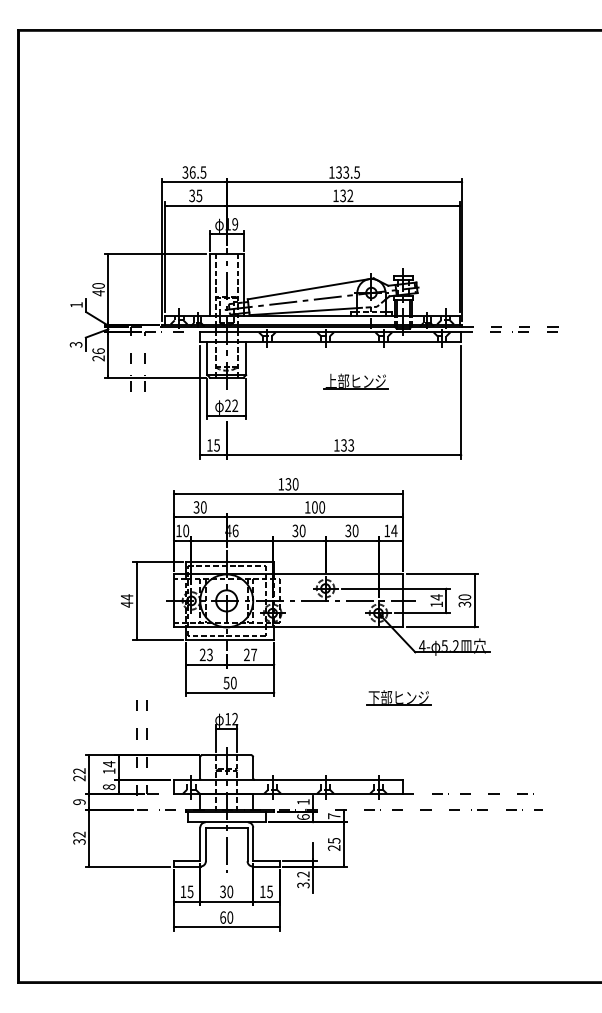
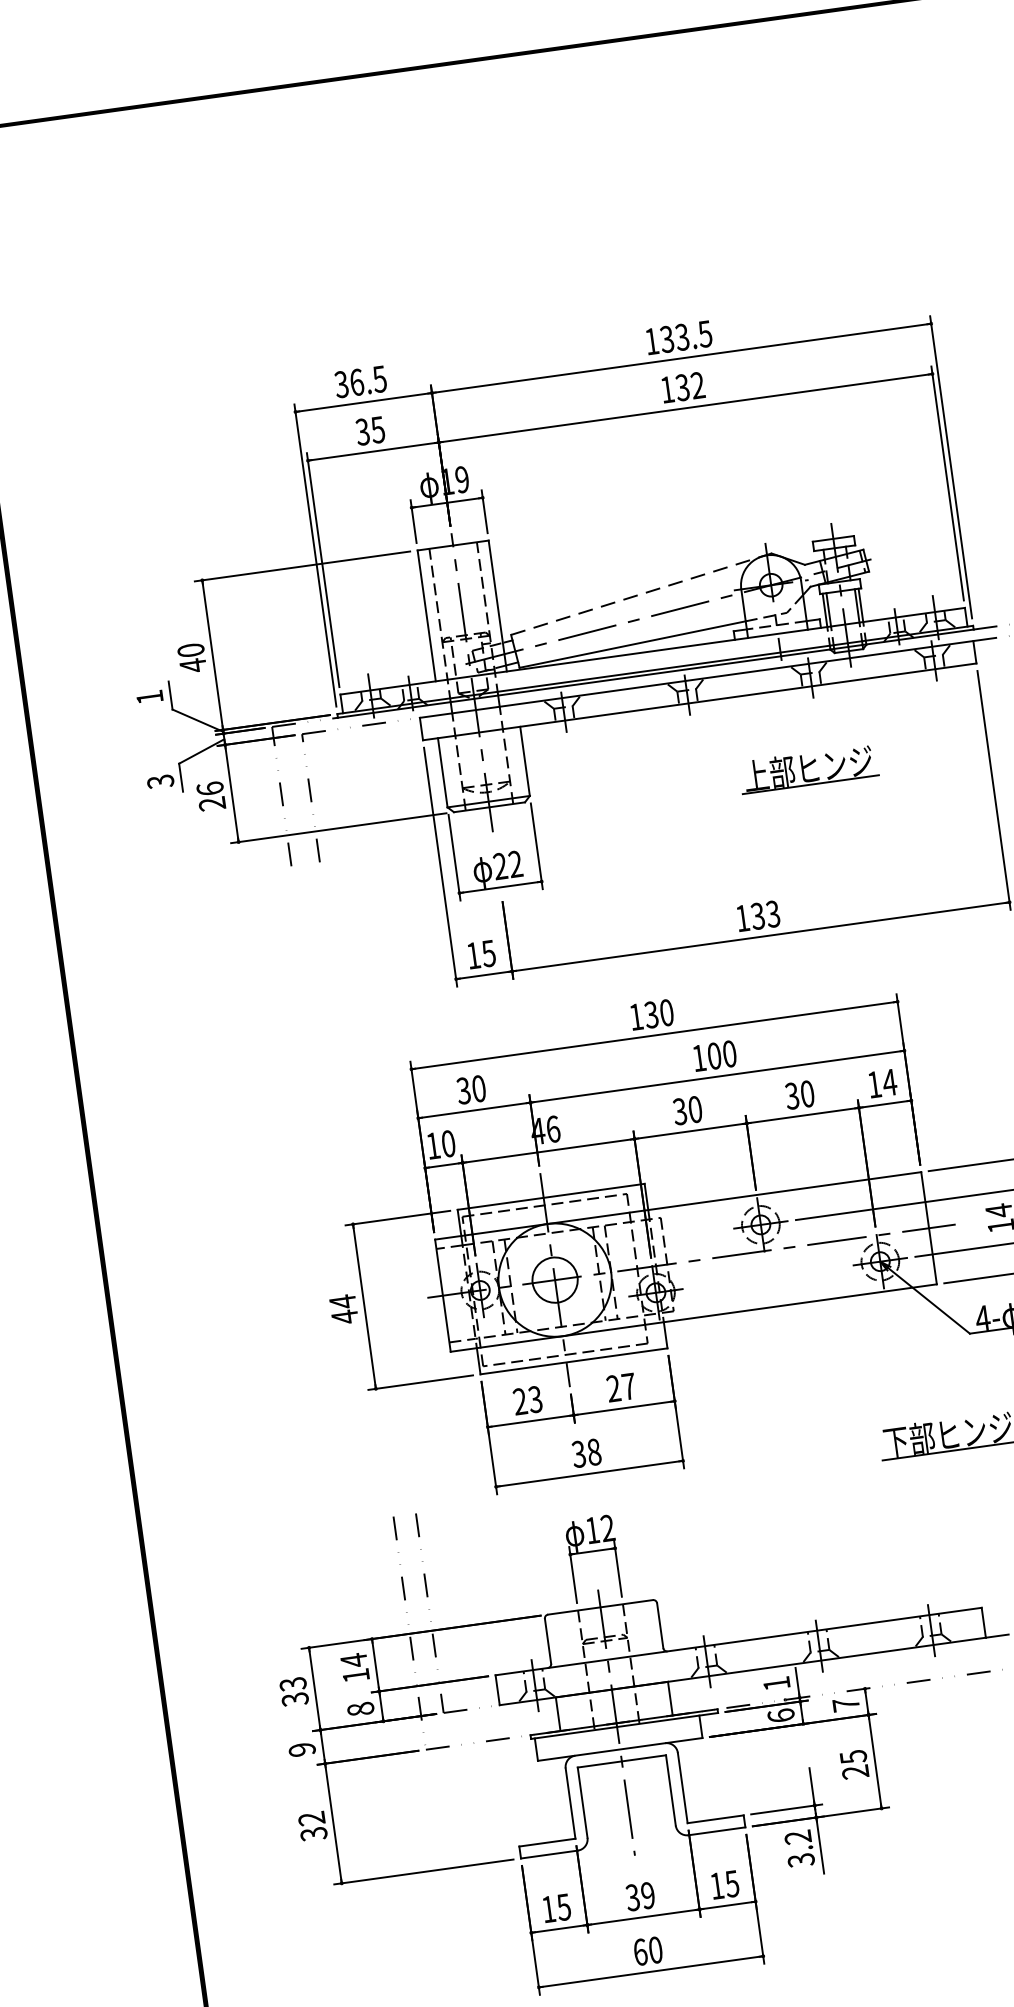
line: (310, 288) -> (640, 593), solid -> dashed
part: (355, 381) -> (807, 769), moved
text: (230, 682) -> (587, 1451), 50 -> 38
text: (79, 774) -> (294, 1691), 22 -> 33
text: (230, 891) -> (648, 1894), 30 -> 39

